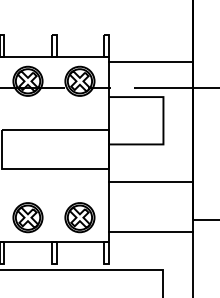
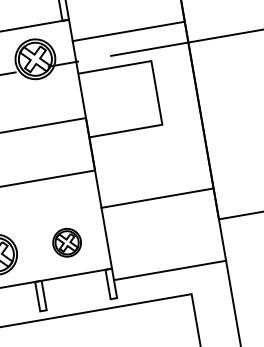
line: (150, 61) -> (128, 31), moved
line: (150, 181) -> (157, 197), moved
part: (79, 217) -> (66, 242), size x0.7
line: (150, 231) -> (169, 270), moved

